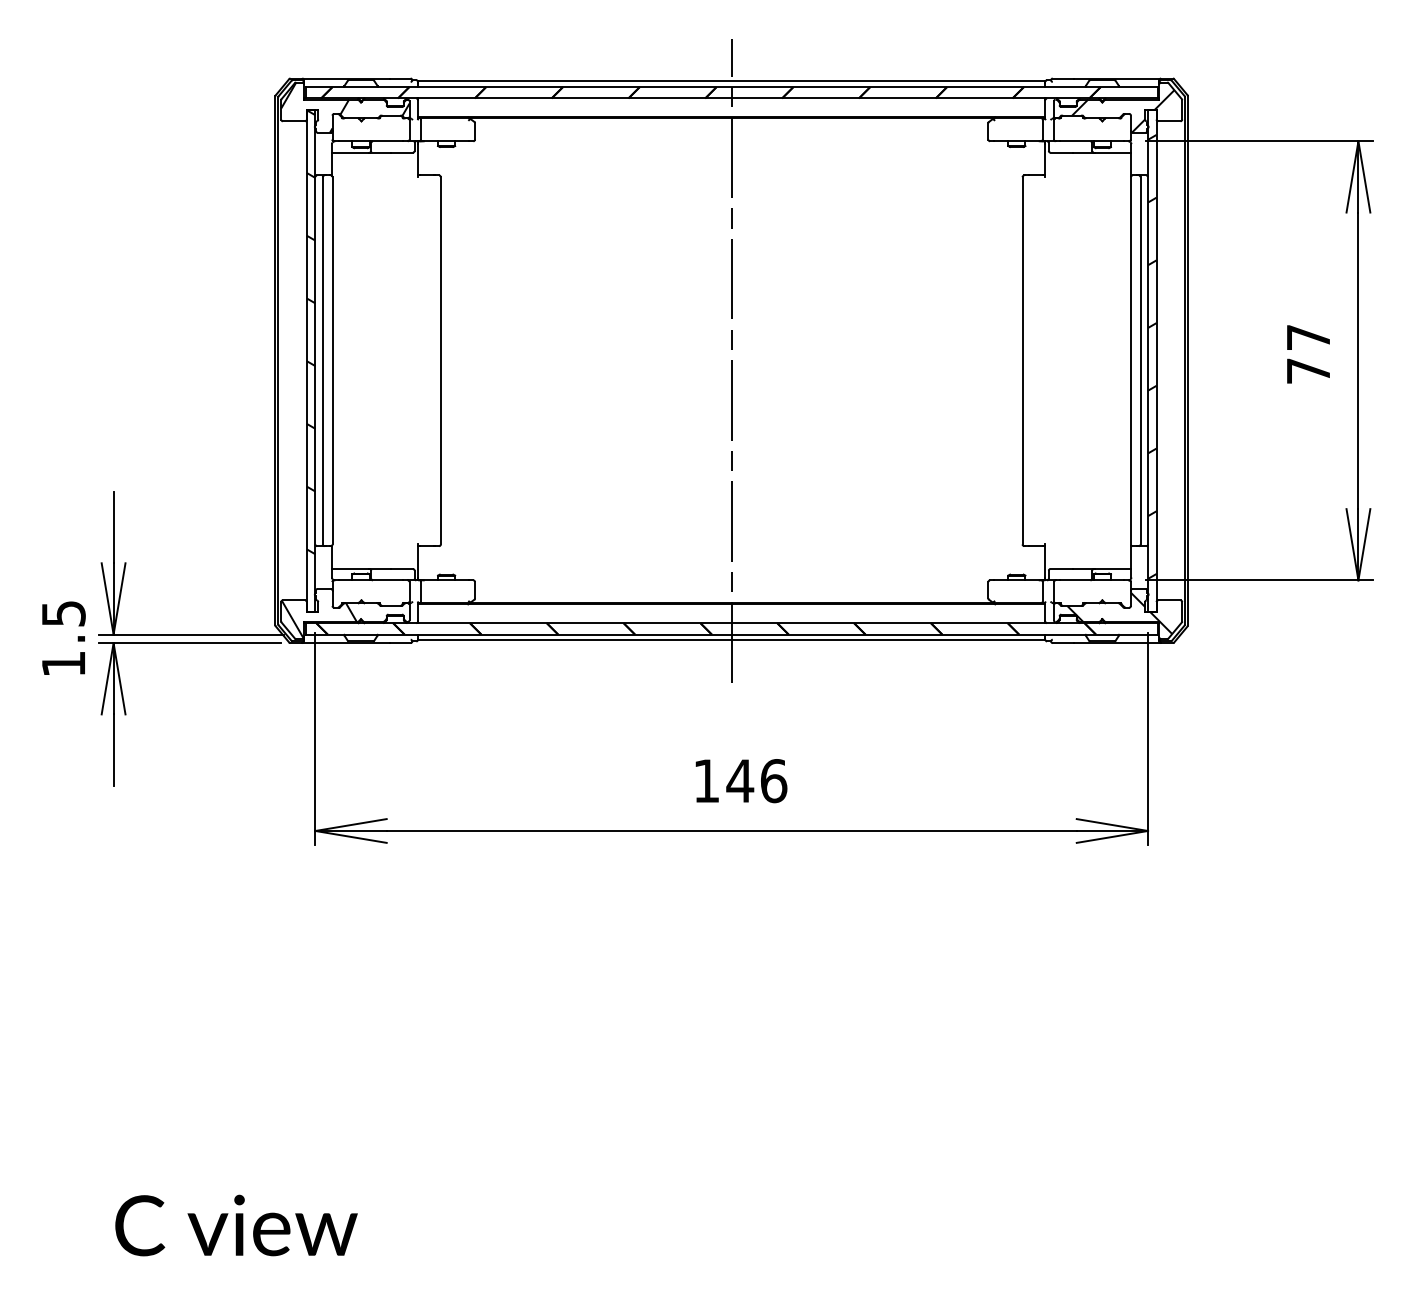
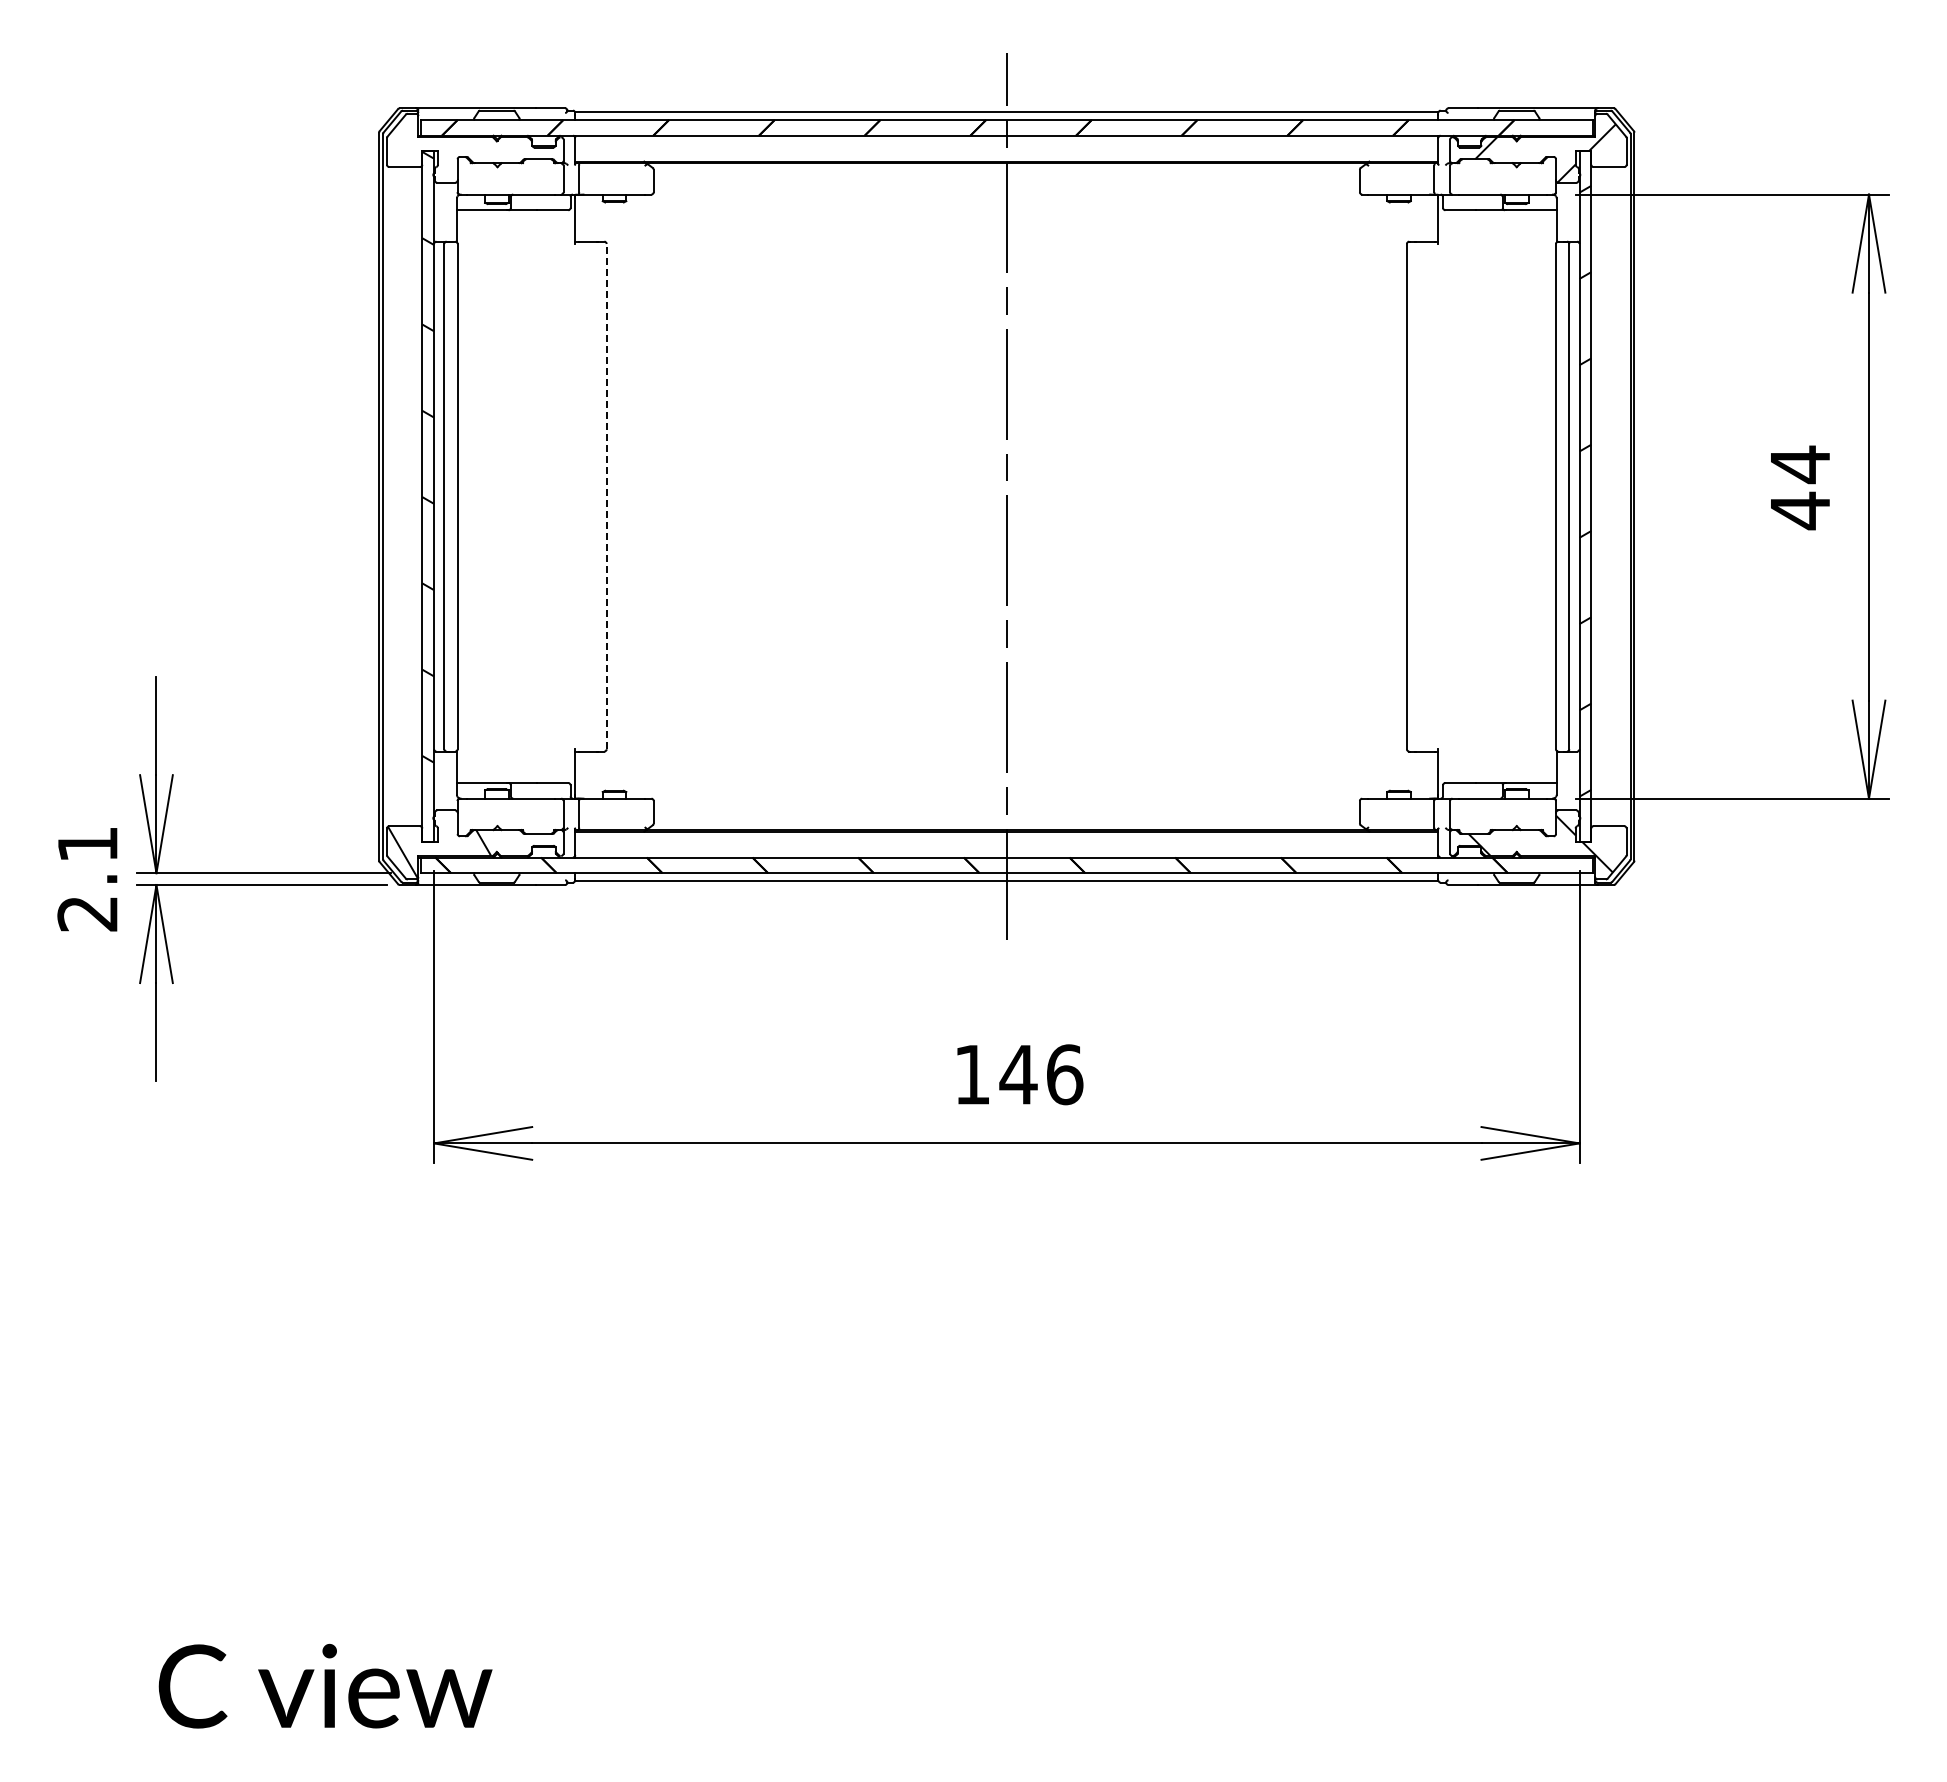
hatch: (345, 107) -> (475, 147), removed
text: (1308, 354) -> (1800, 487), 77 -> 44
line: (440, 360) -> (606, 496), solid -> dashed
text: (63, 639) -> (87, 879), 1.5 -> 2.1

